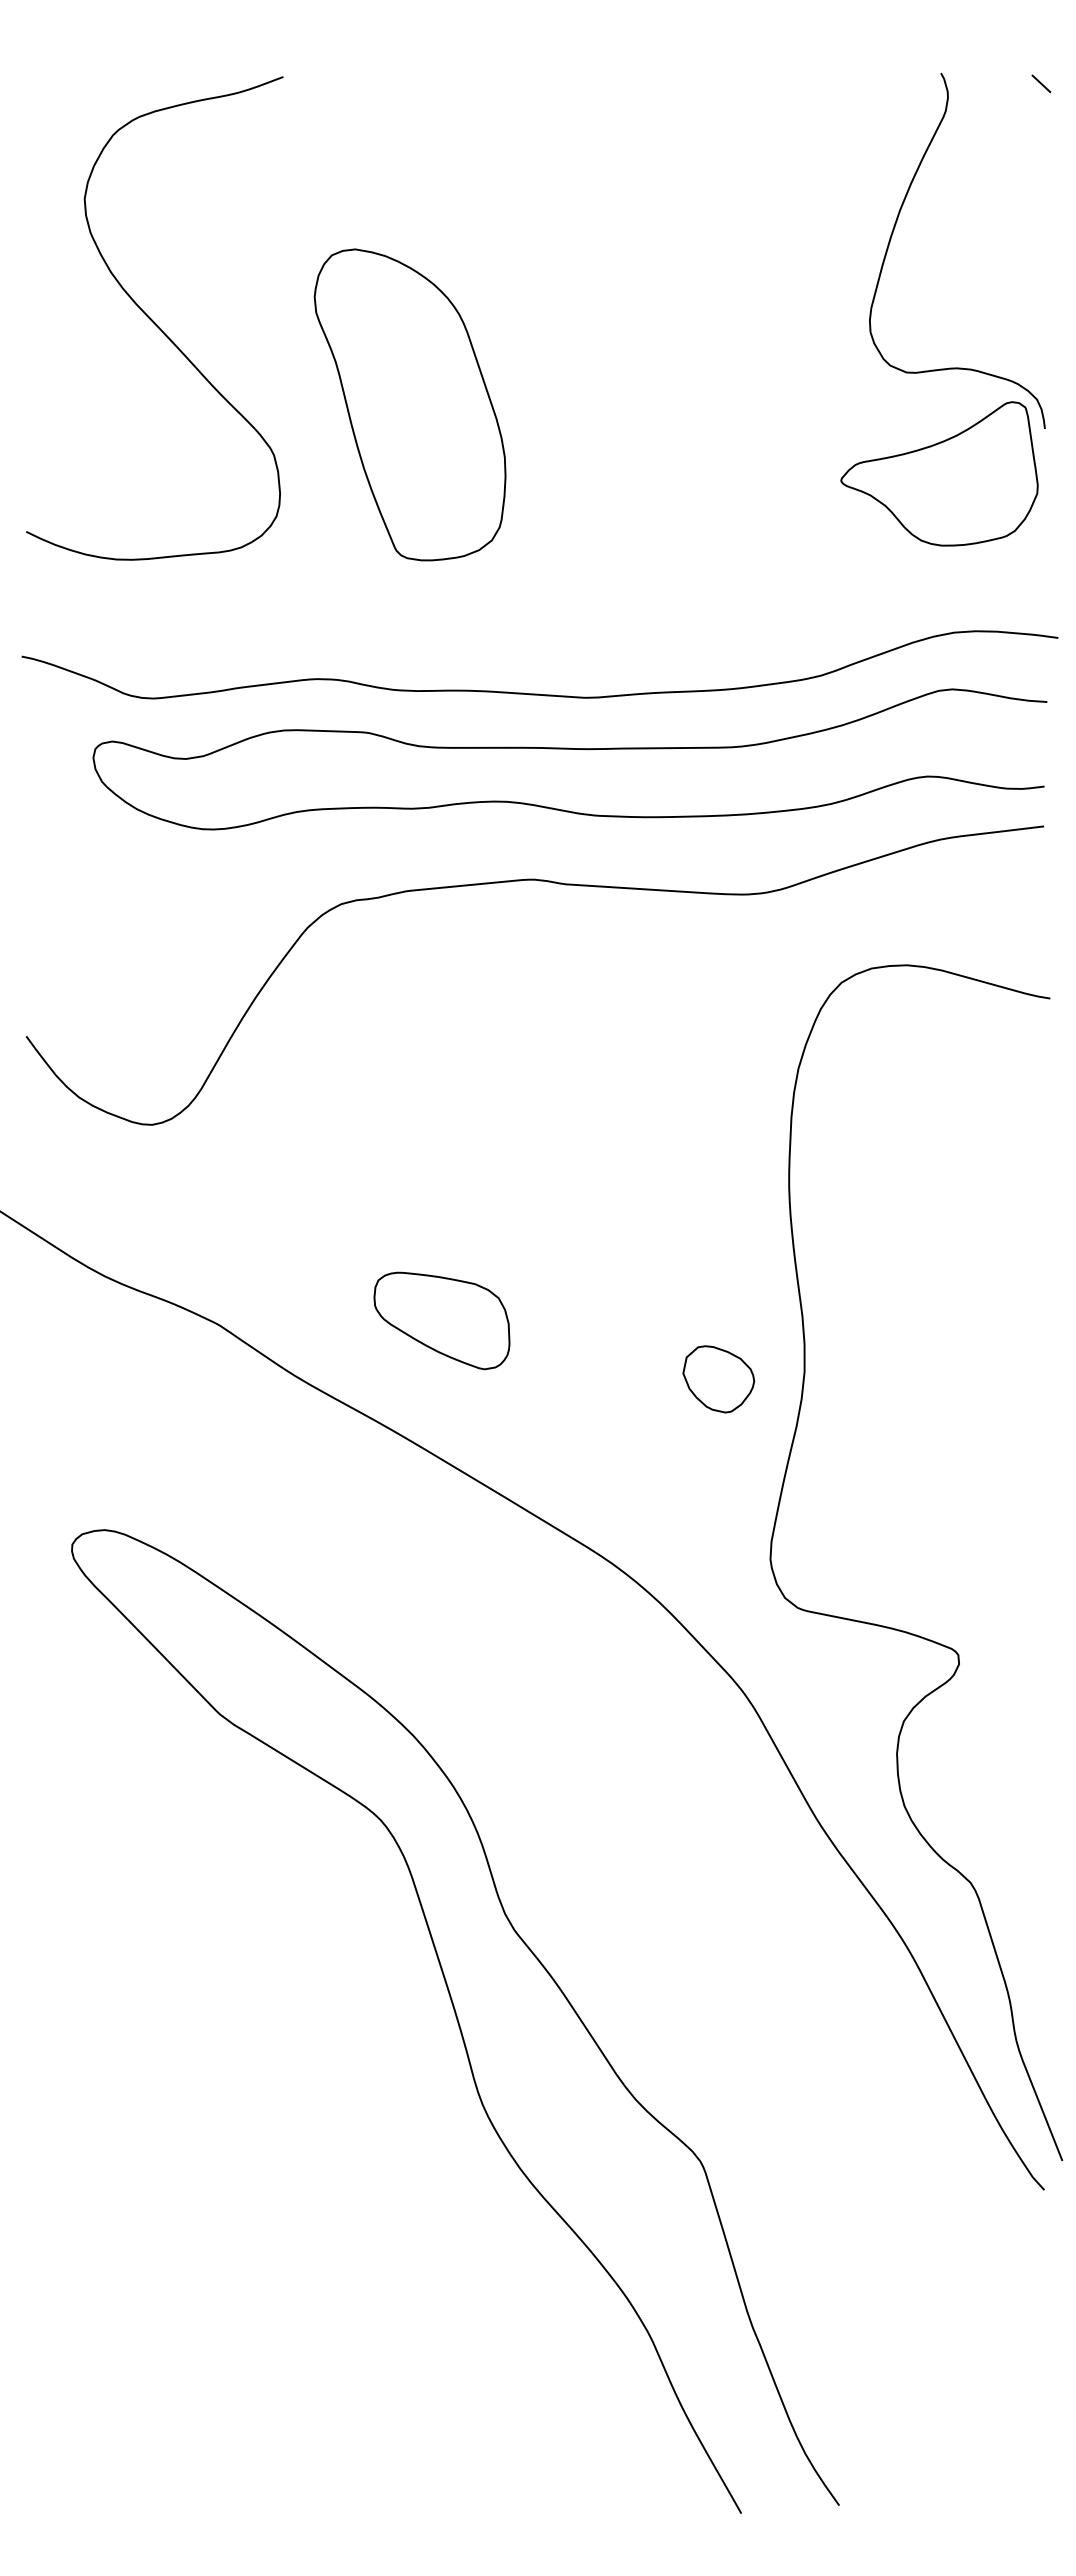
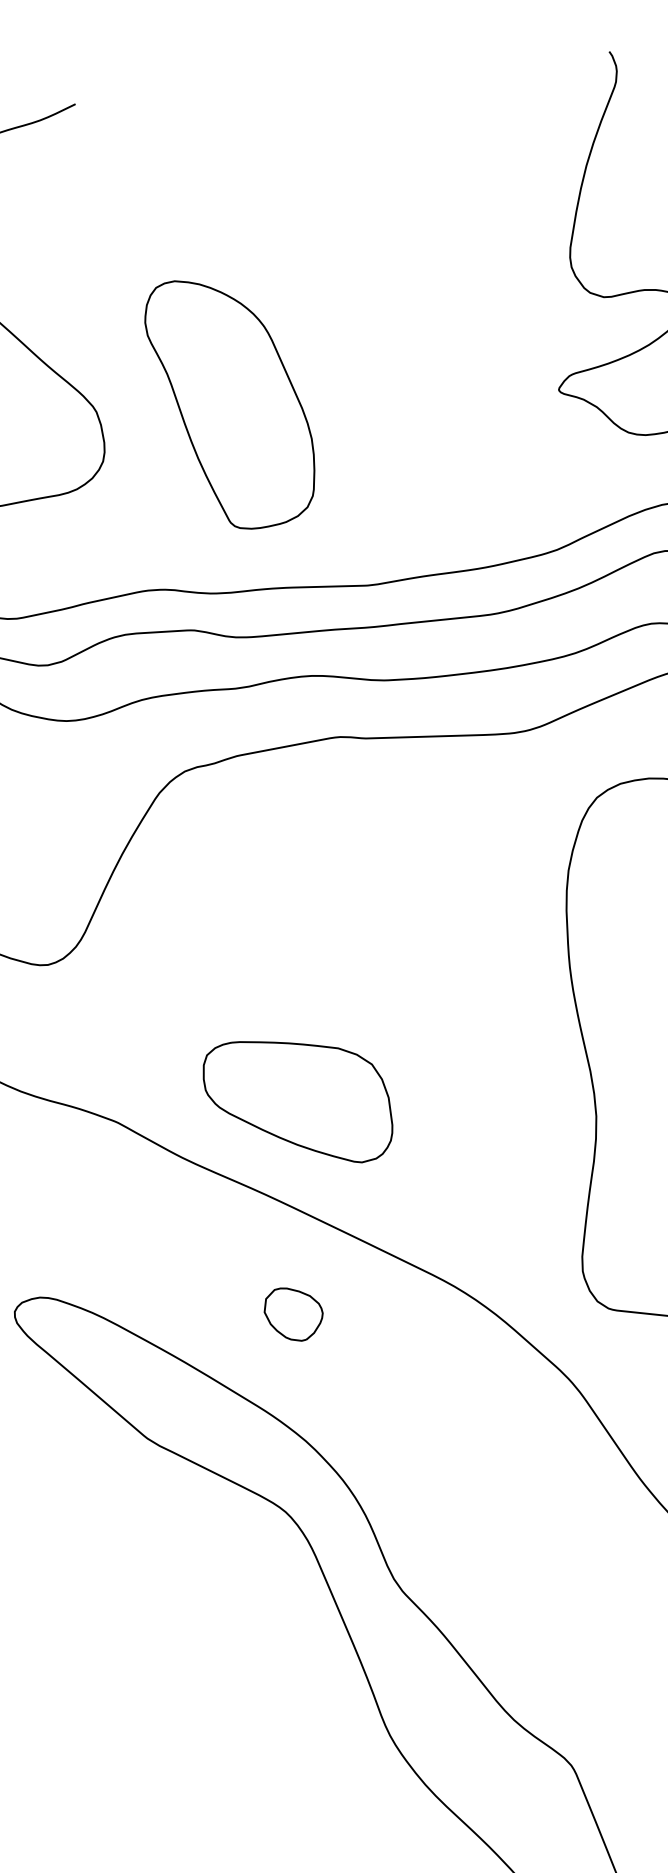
part: (409, 404) -> (230, 403), moved
part: (441, 1320) -> (297, 1102), size x1.67
part: (718, 1379) -> (293, 1314), moved

